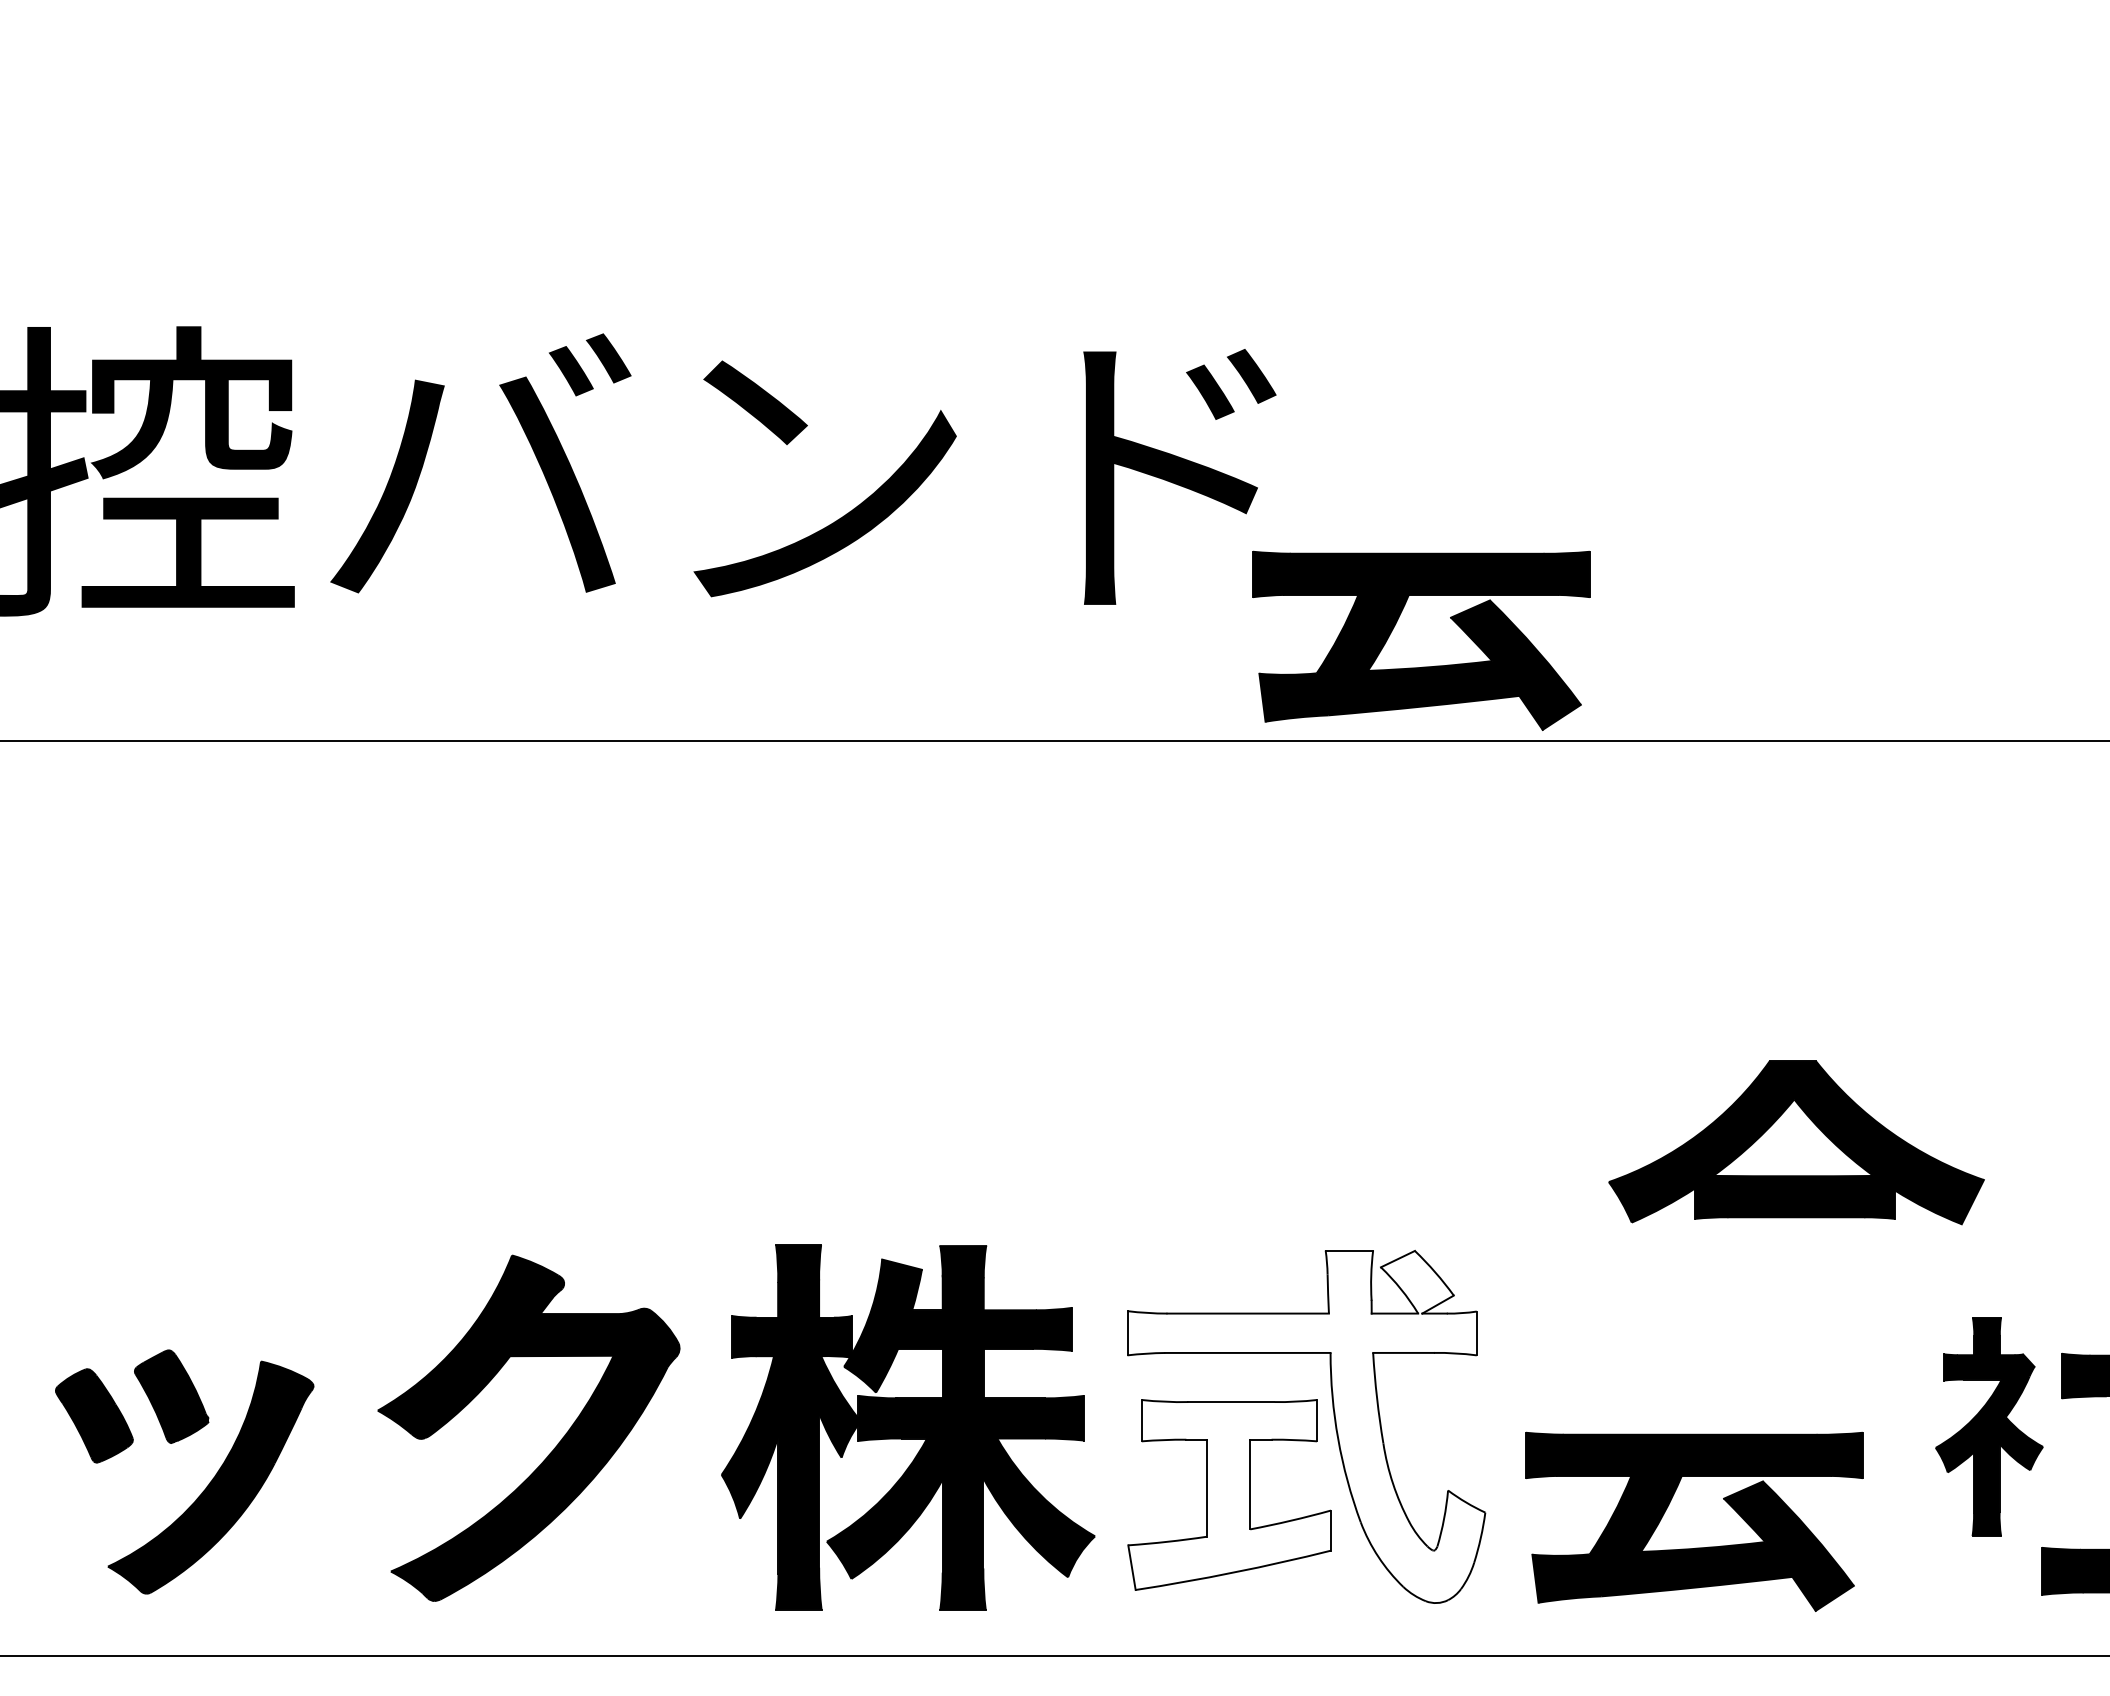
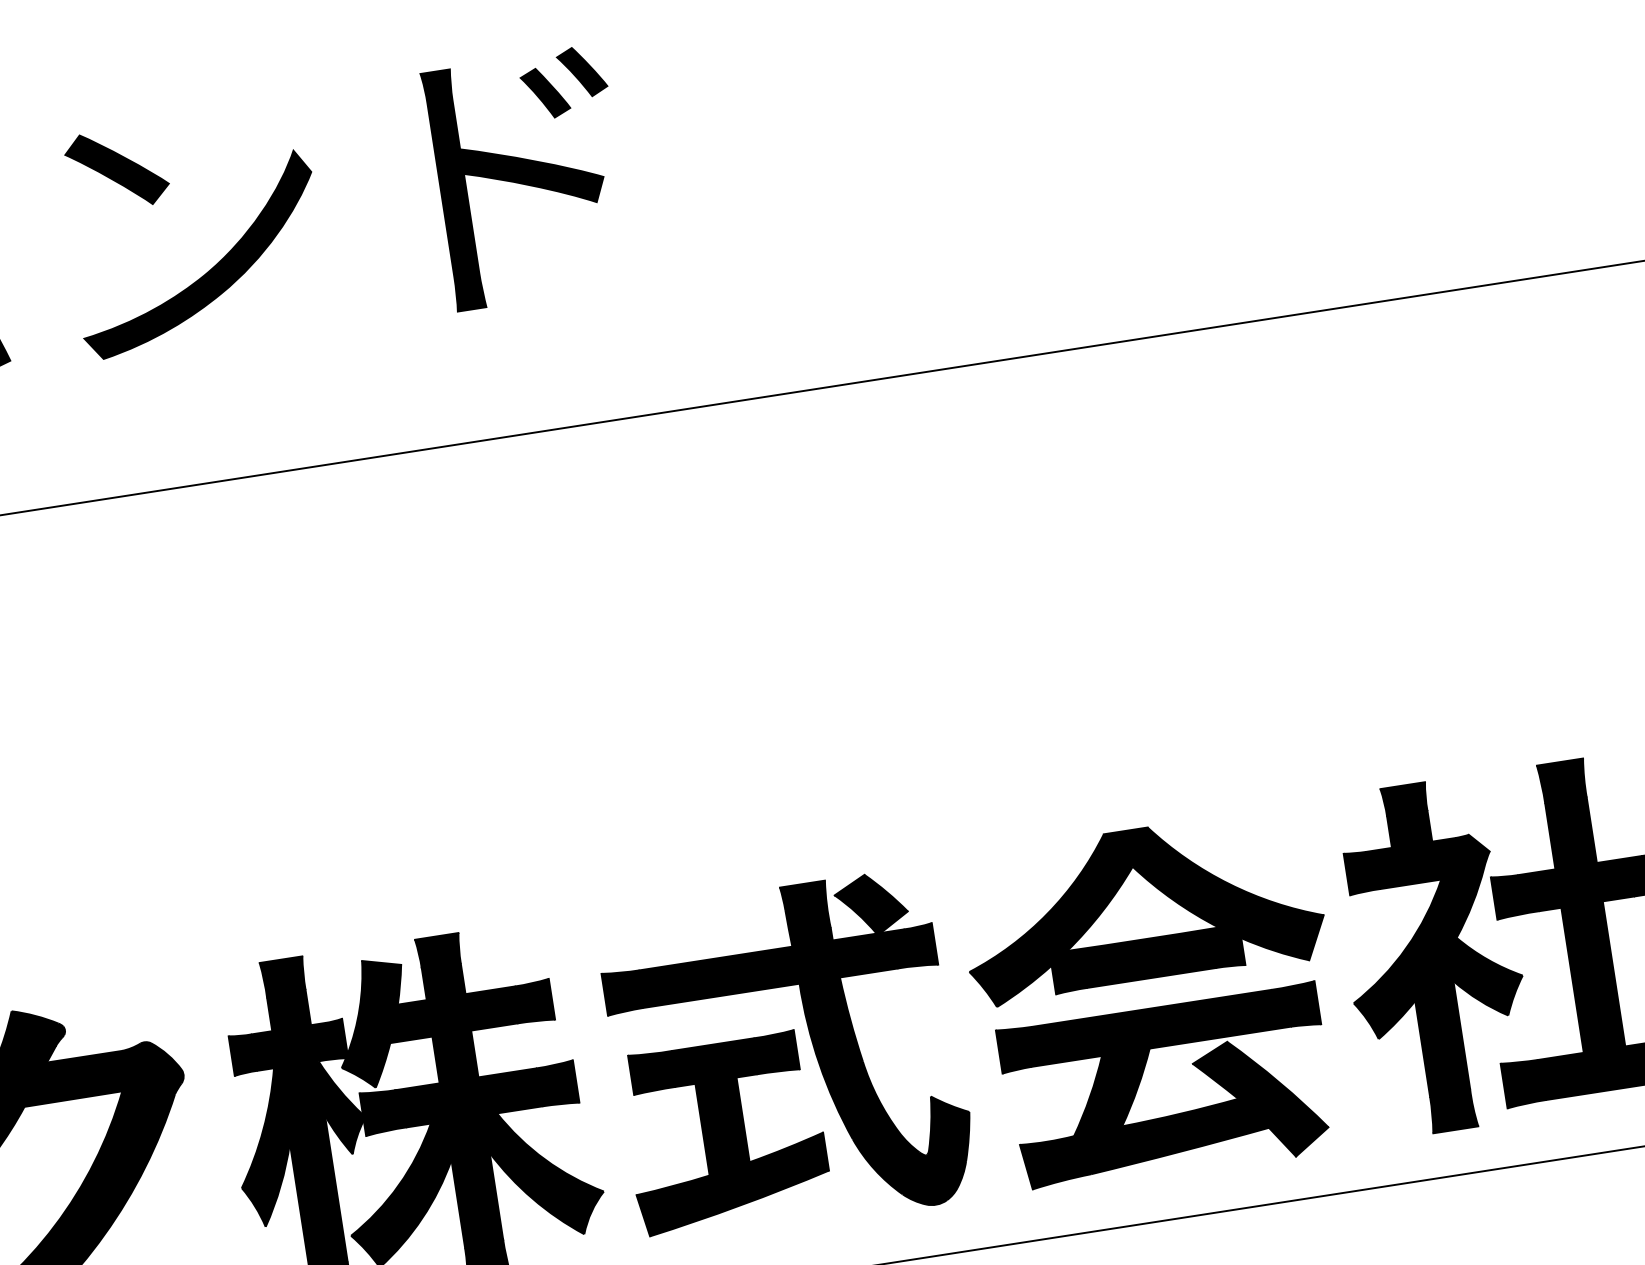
part: (1422, 666) -> (786, 321), removed
part: (1796, 1142) -> (1141, 907), moved
fill: (1306, 1426) -> (787, 1056), added
part: (1989, 1426) -> (1433, 956), size x1.67
fill: (1229, 1494) -> (724, 1132), added

